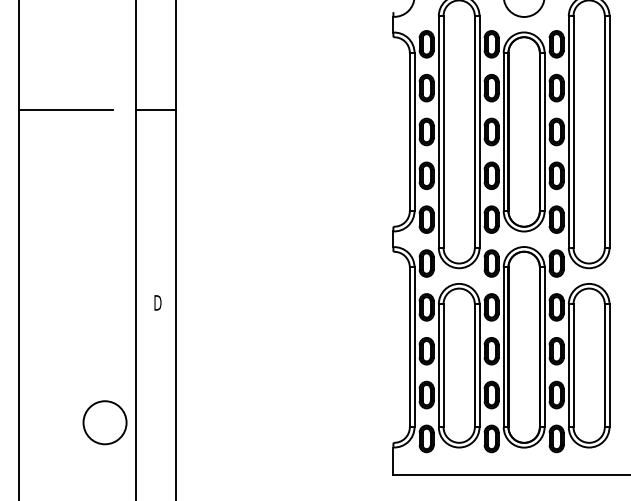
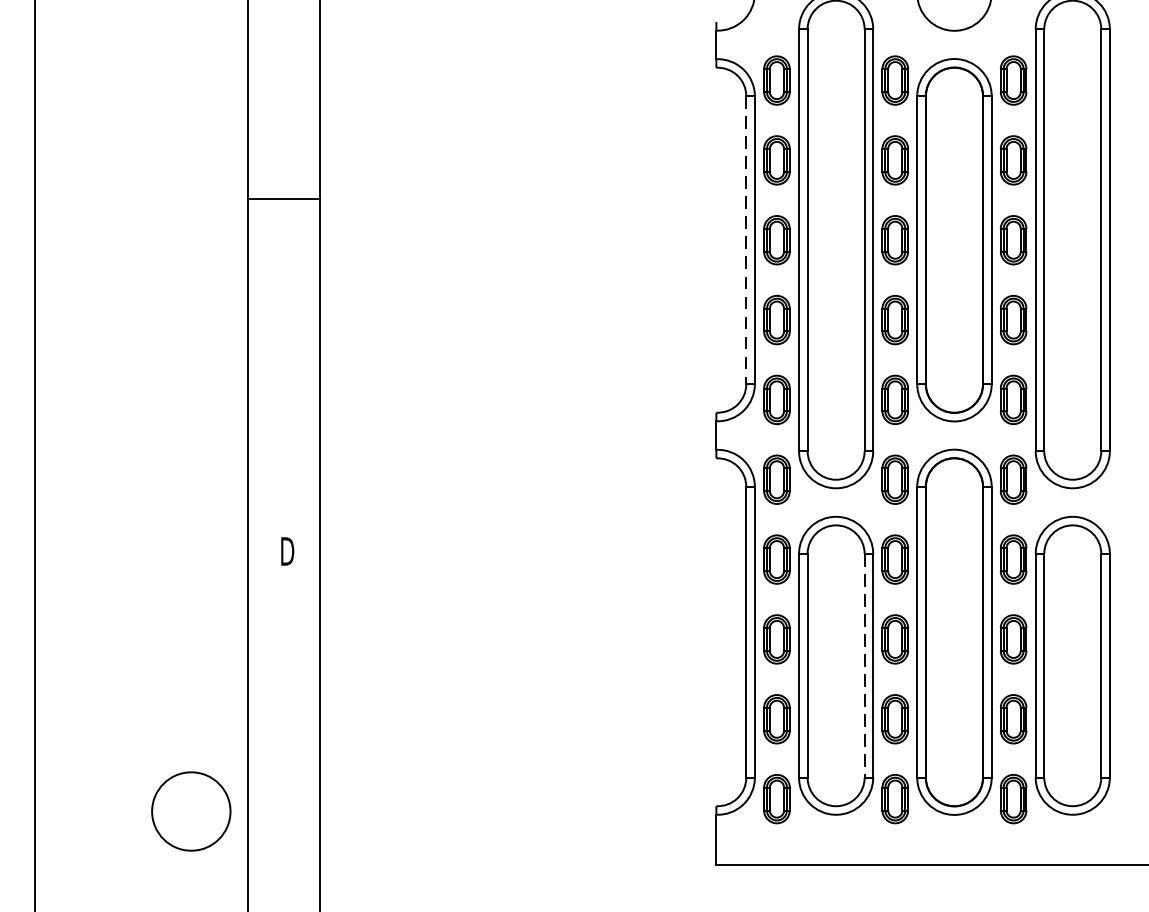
line: (65, 109) -> (119, 199), removed
line: (409, 132) -> (745, 241), solid -> dashed
line: (474, 366) -> (864, 667), solid -> dashed
circle: (104, 422) -> (190, 811), moved

